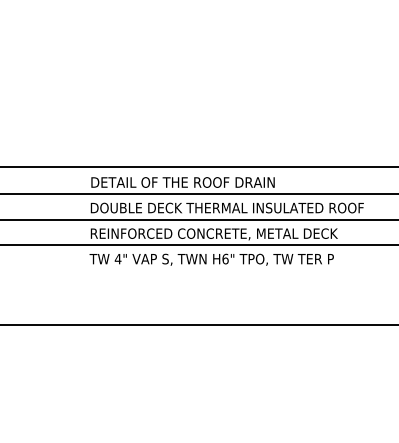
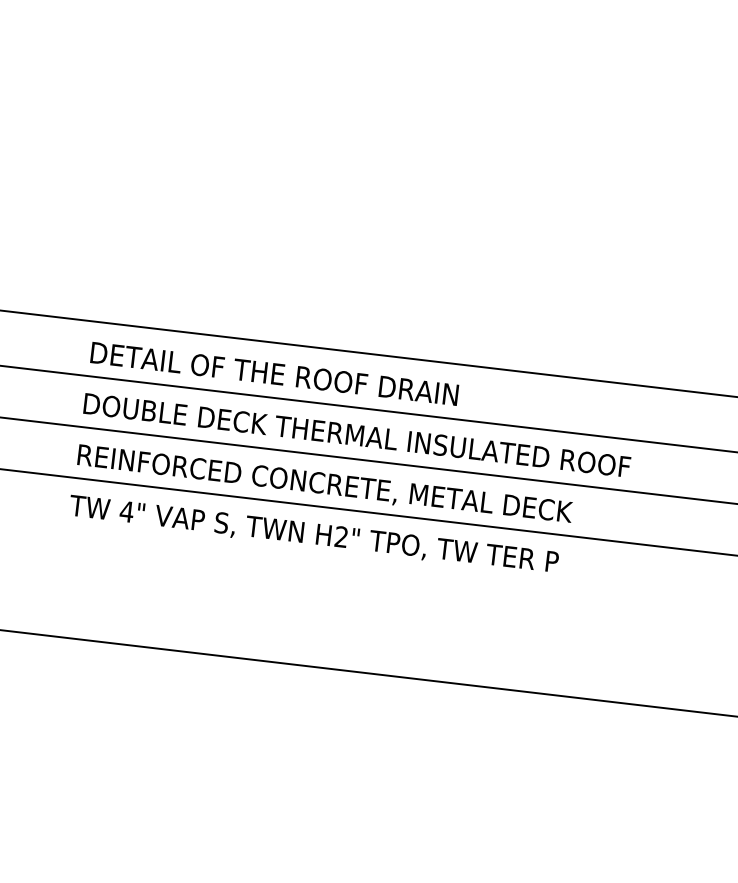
text: (225, 258) -> (341, 535), H6" -> H2"

